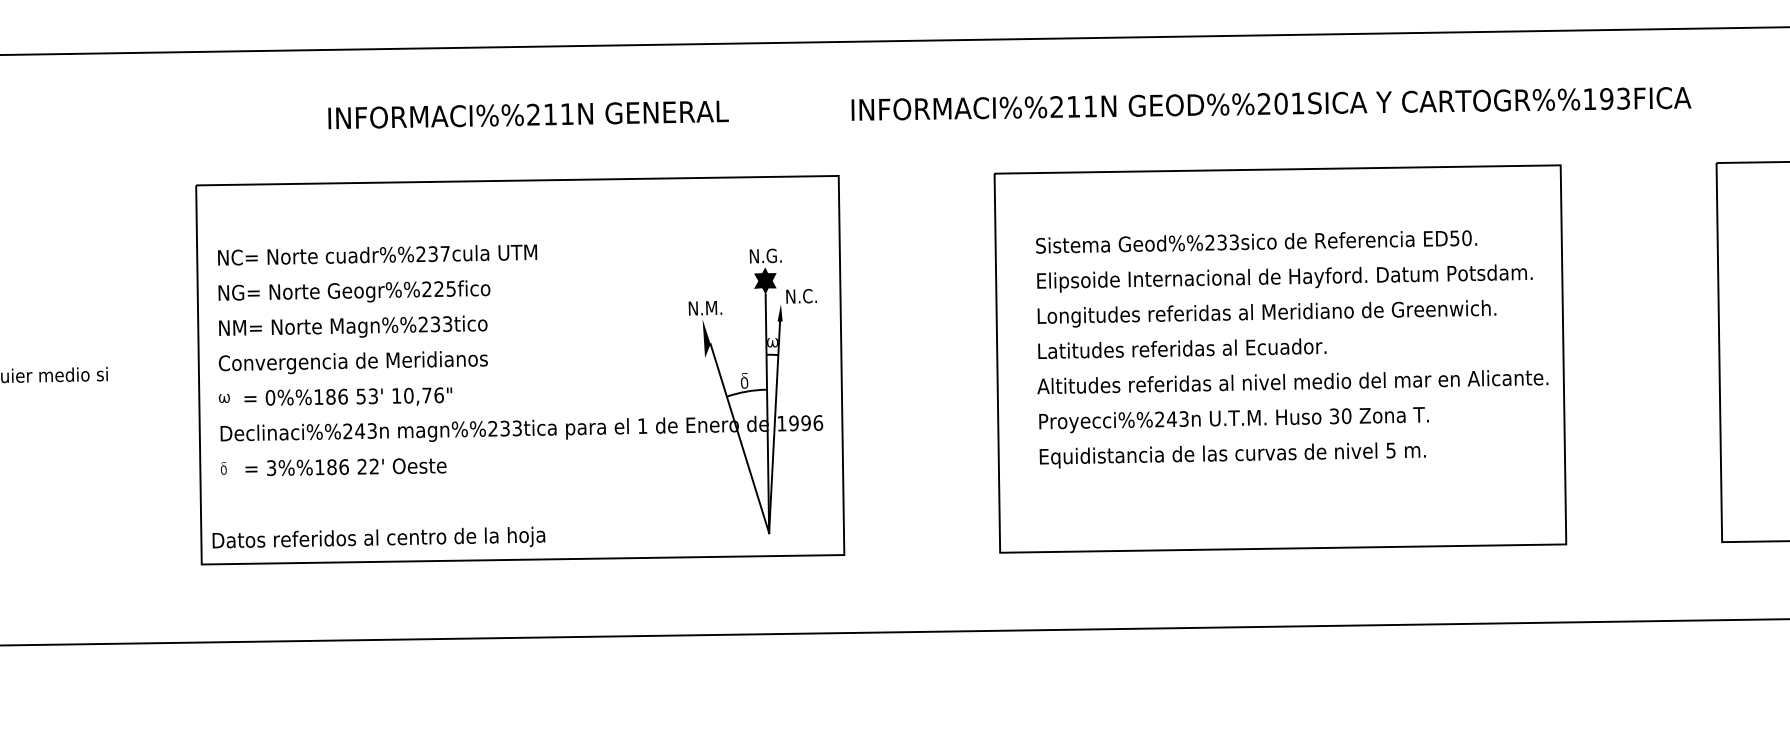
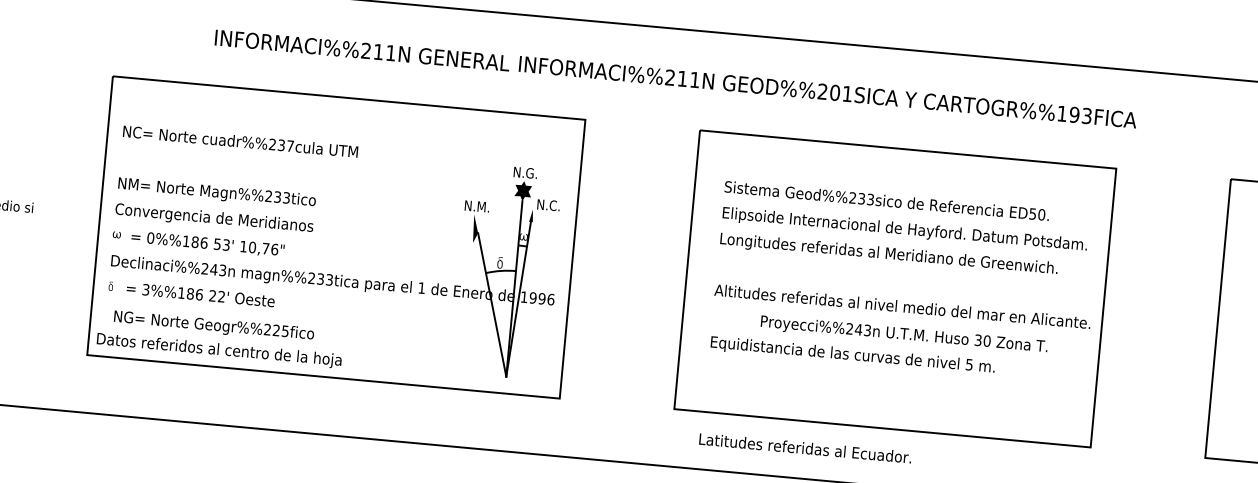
text: (1271, 103) -> (828, 91), moved
text: (354, 291) -> (214, 325), moved
text: (1182, 348) -> (805, 448), moved
text: (1233, 420) -> (903, 335), moved

